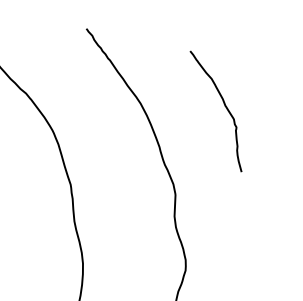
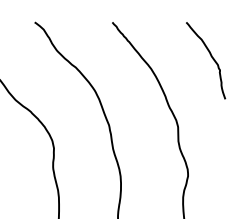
curve: (223, 105) -> (210, 56), moved

